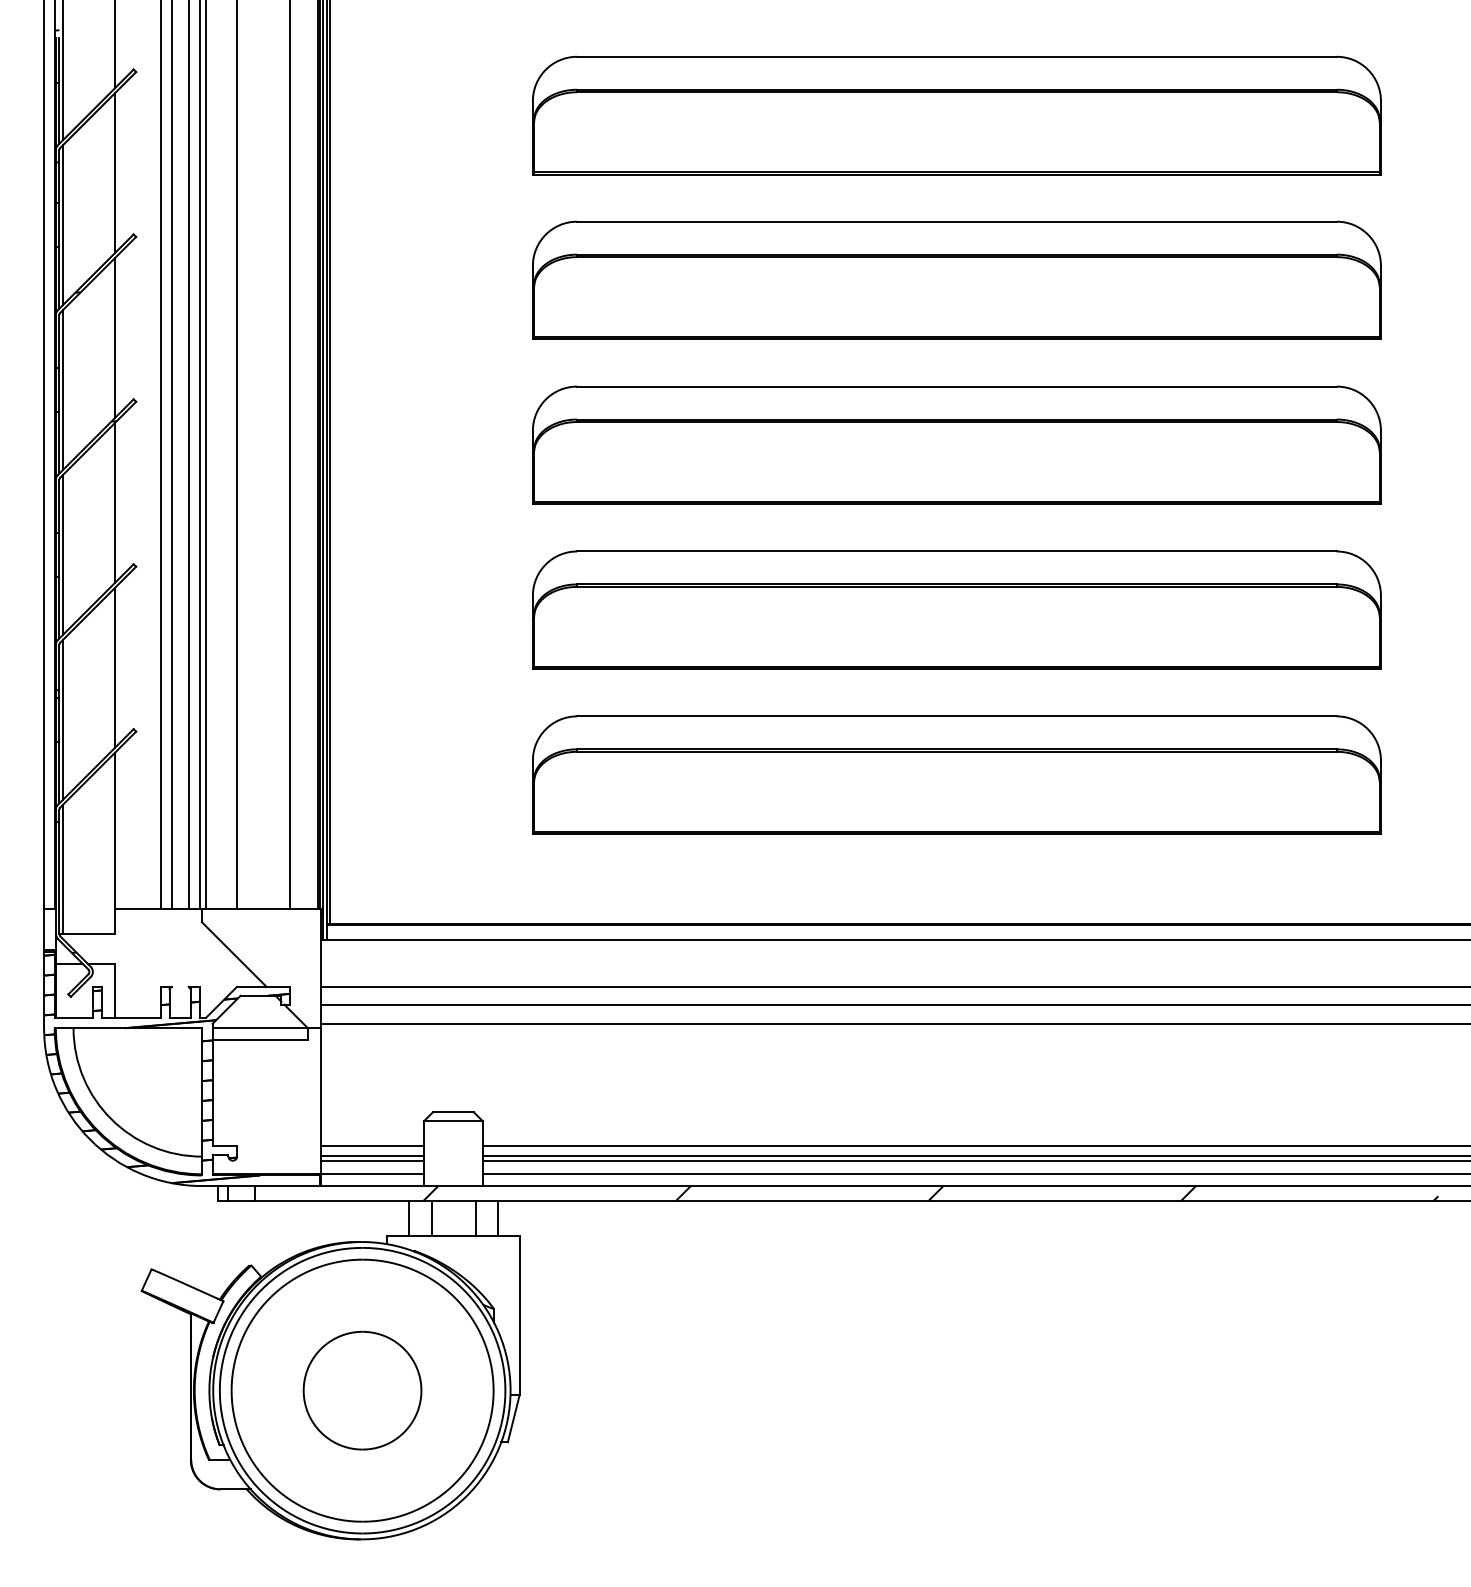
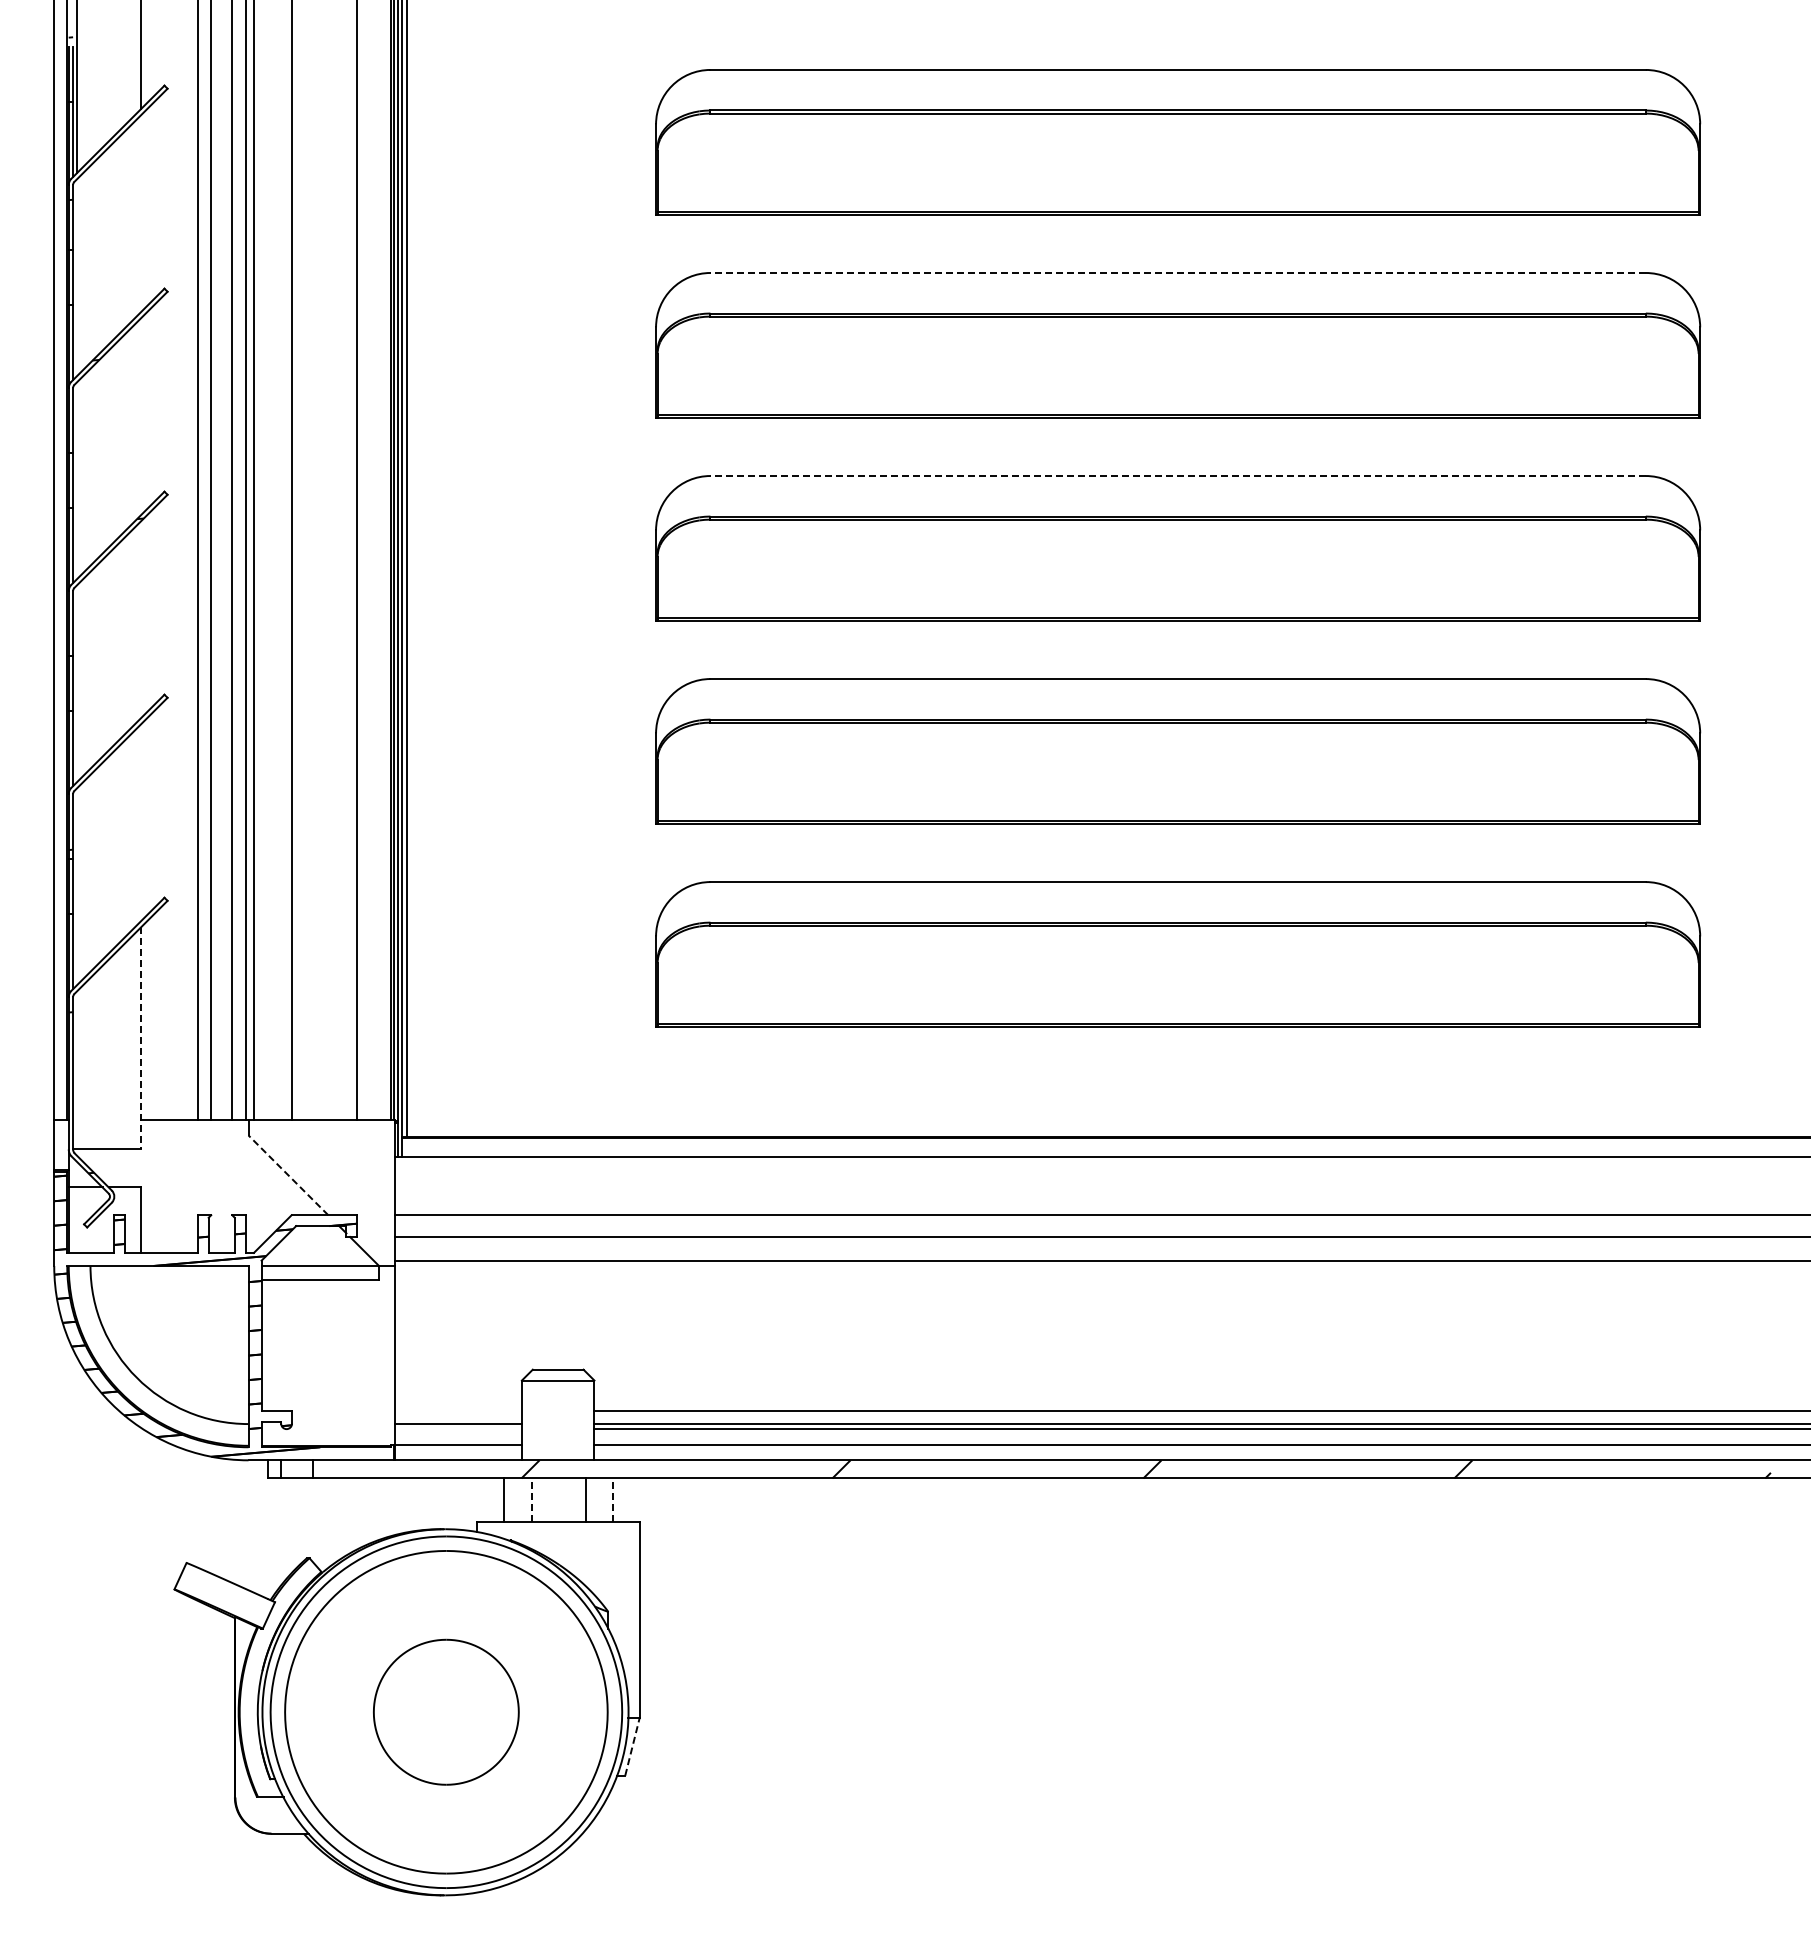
line: (114, 173) -> (141, 213), removed
line: (957, 221) -> (1178, 272), solid -> dashed
line: (62, 224) -> (77, 276), removed
line: (114, 338) -> (141, 416), removed
line: (957, 386) -> (1178, 476), solid -> dashed
line: (62, 389) -> (77, 479), removed
line: (114, 503) -> (141, 619), removed
line: (62, 554) -> (77, 682), removed
line: (114, 668) -> (141, 822), removed
line: (62, 719) -> (77, 885), removed
line: (114, 843) -> (141, 1038), solid -> dashed
line: (62, 868) -> (77, 1069), removed
line: (234, 954) -> (288, 1175), solid -> dashed
line: (372, 1146) -> (458, 1411), removed
line: (372, 1161) -> (458, 1429), removed
line: (431, 1218) -> (531, 1500), solid -> dashed
line: (497, 1218) -> (612, 1500), solid -> dashed
line: (513, 1418) -> (632, 1746), solid -> dashed

